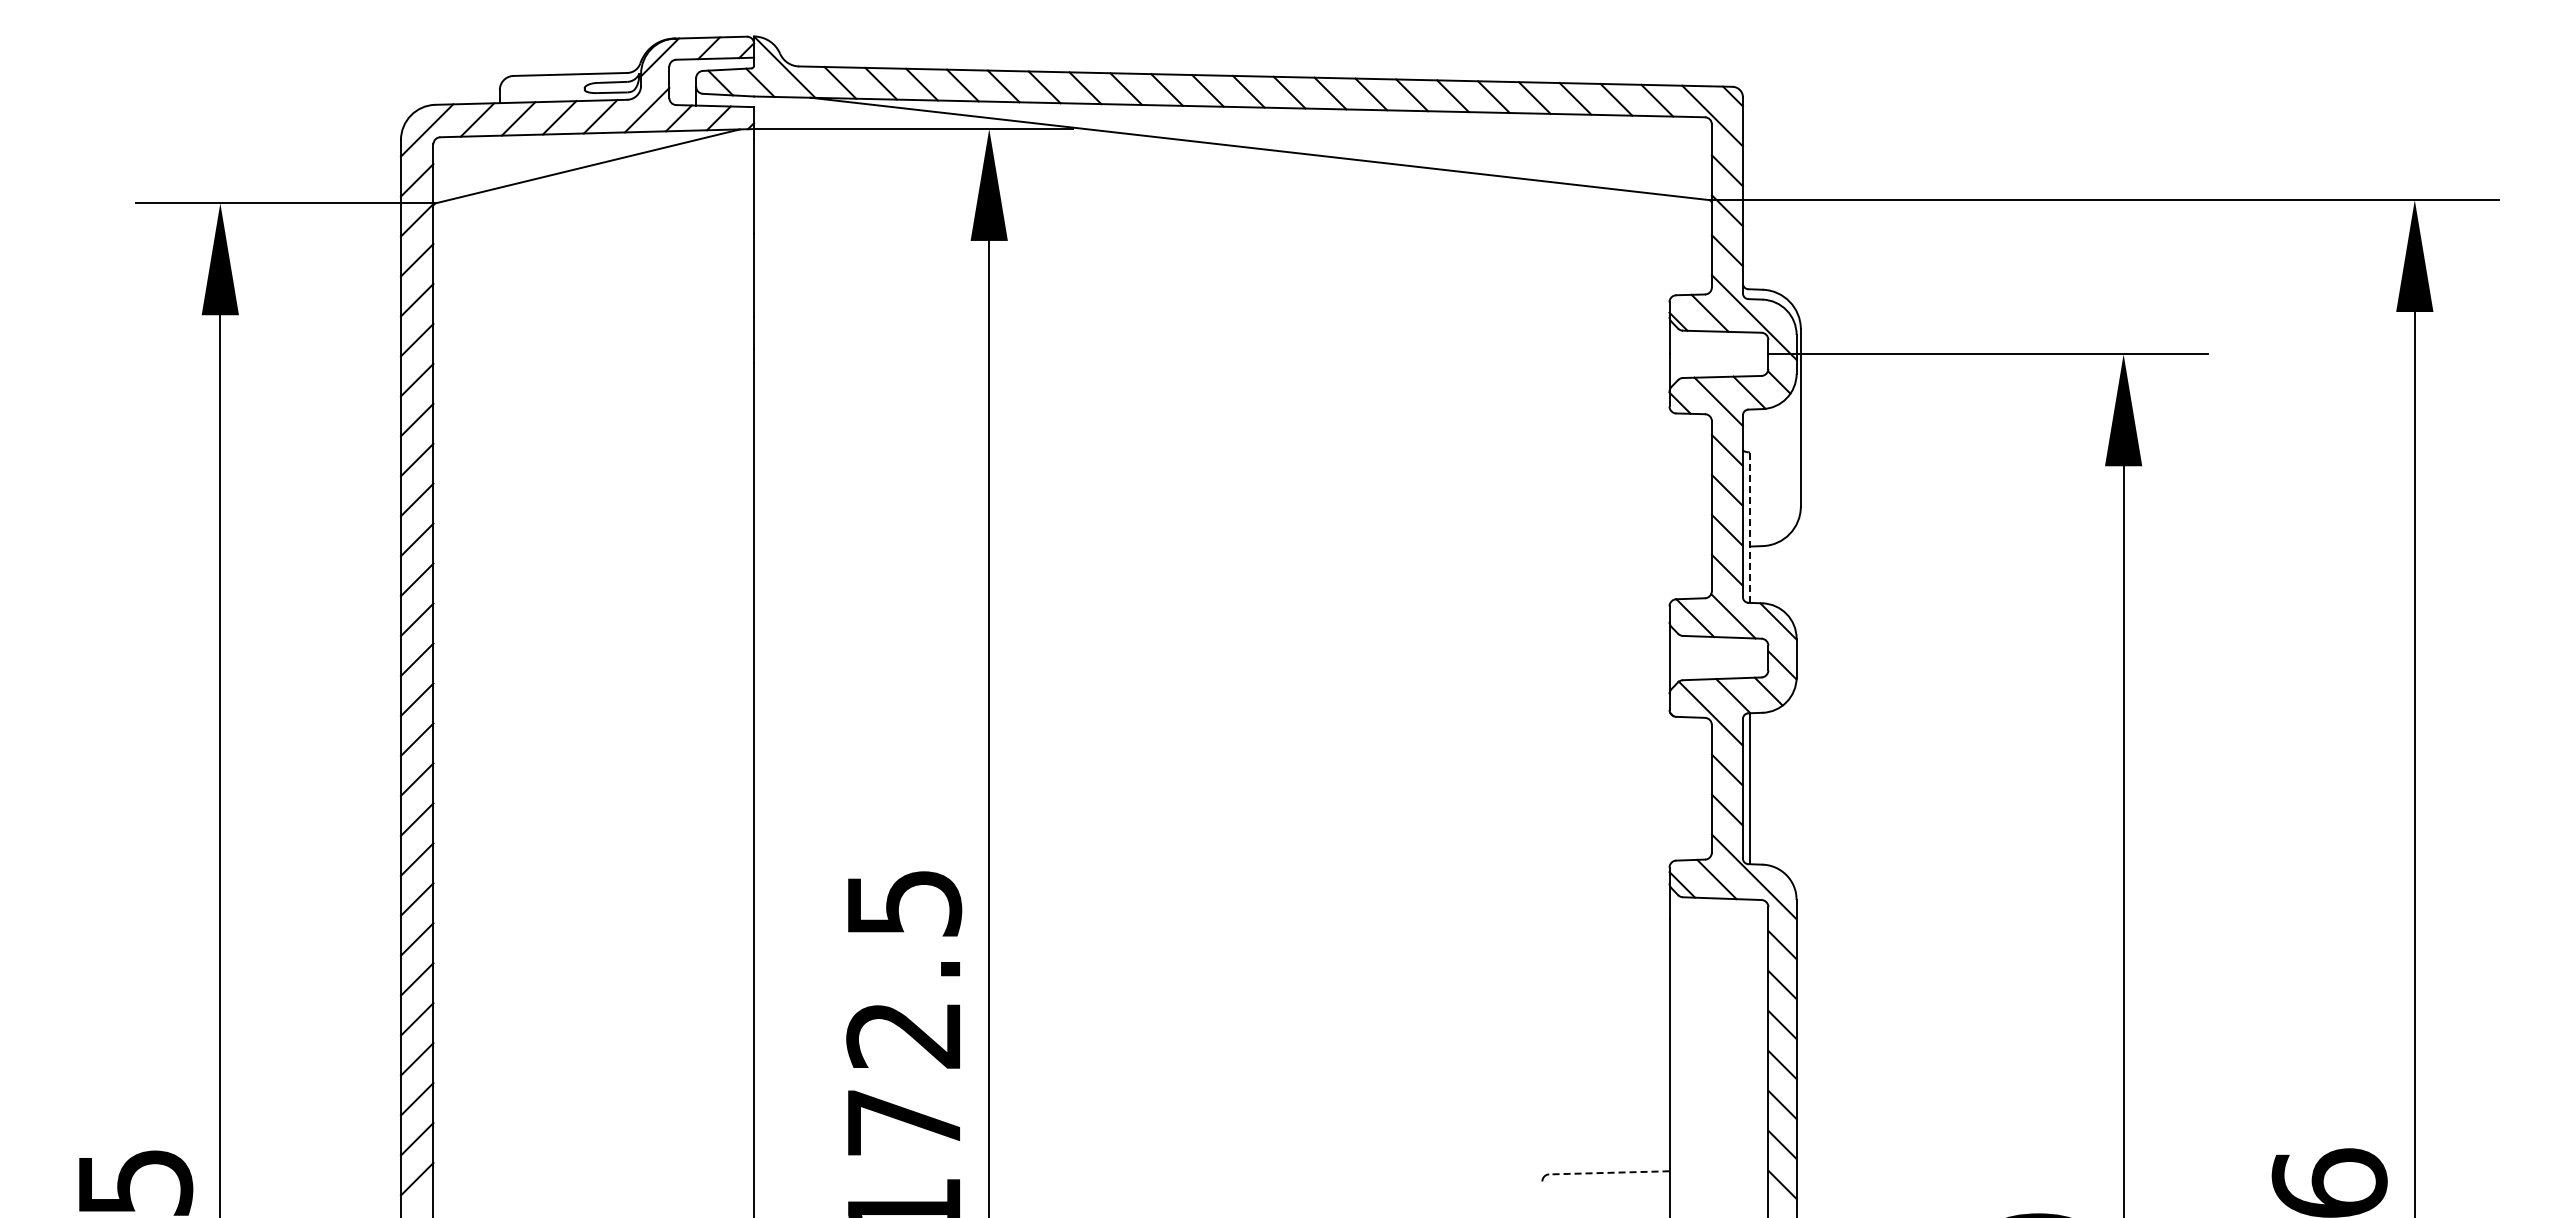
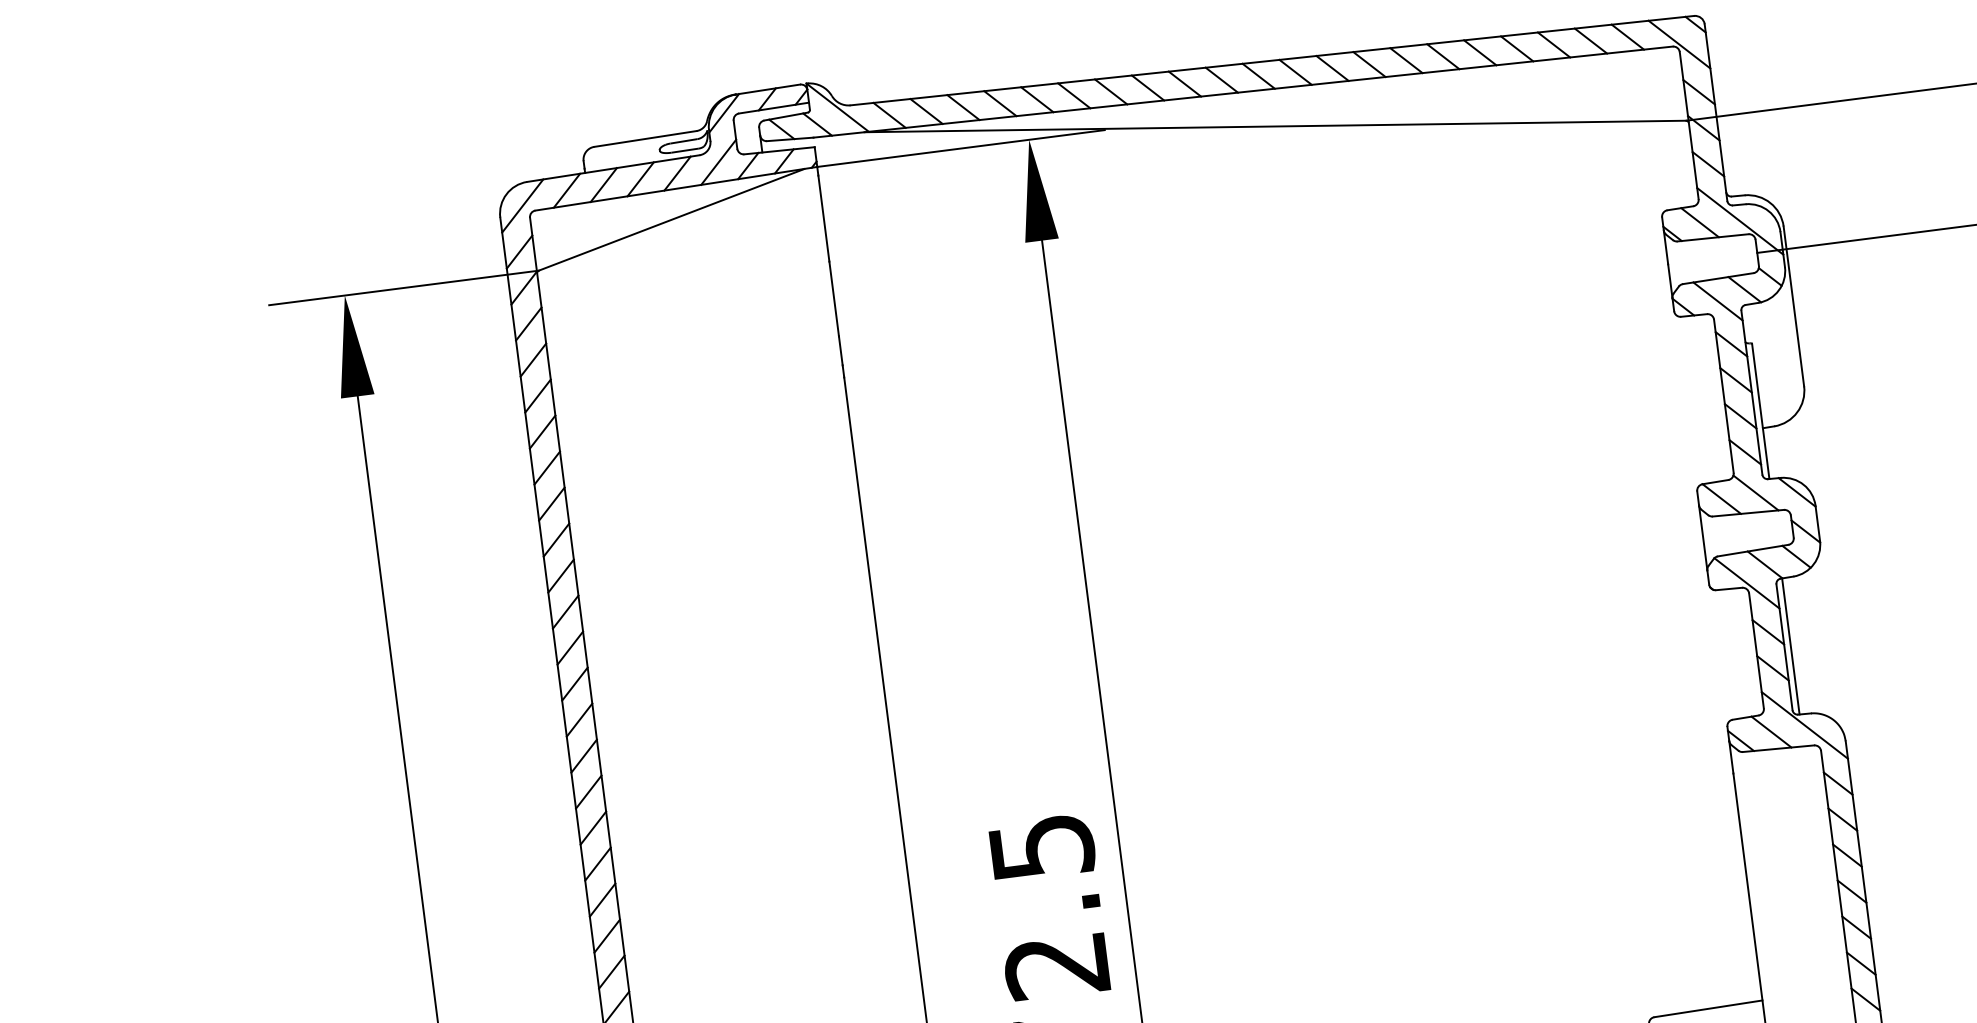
line: (1750, 527) -> (1761, 411), dashed -> solid
line: (1608, 1172) -> (1707, 1008), dashed -> solid

